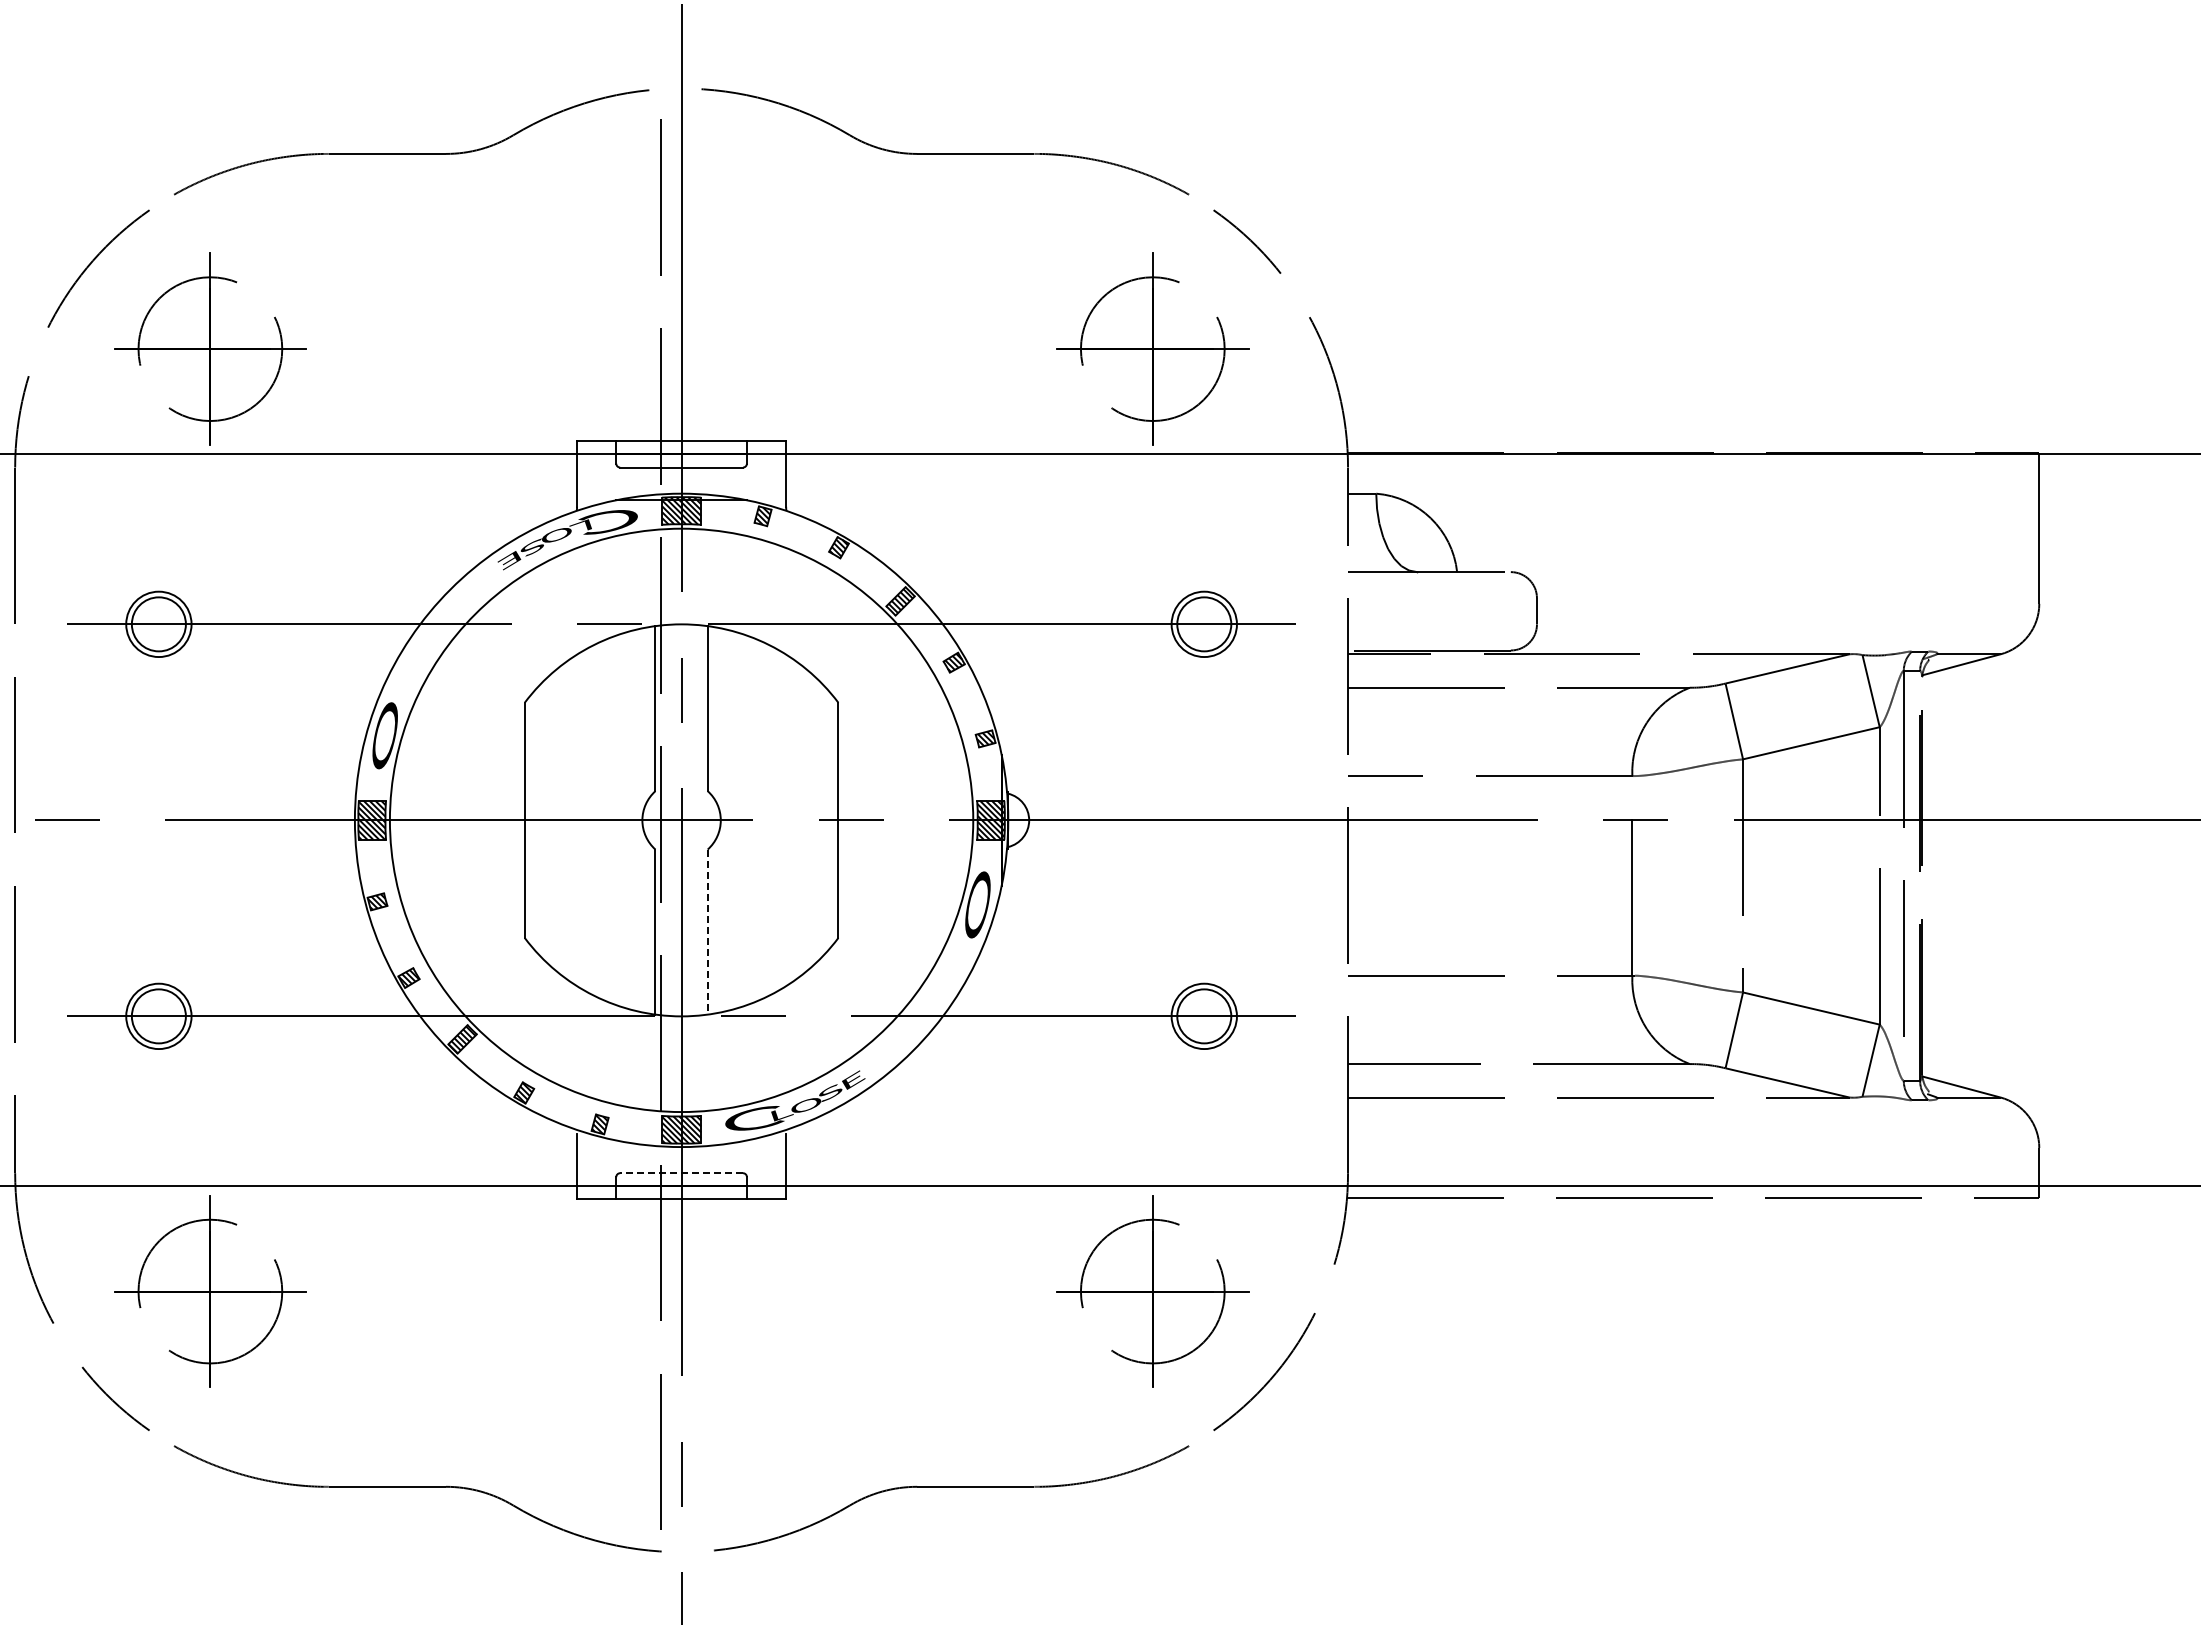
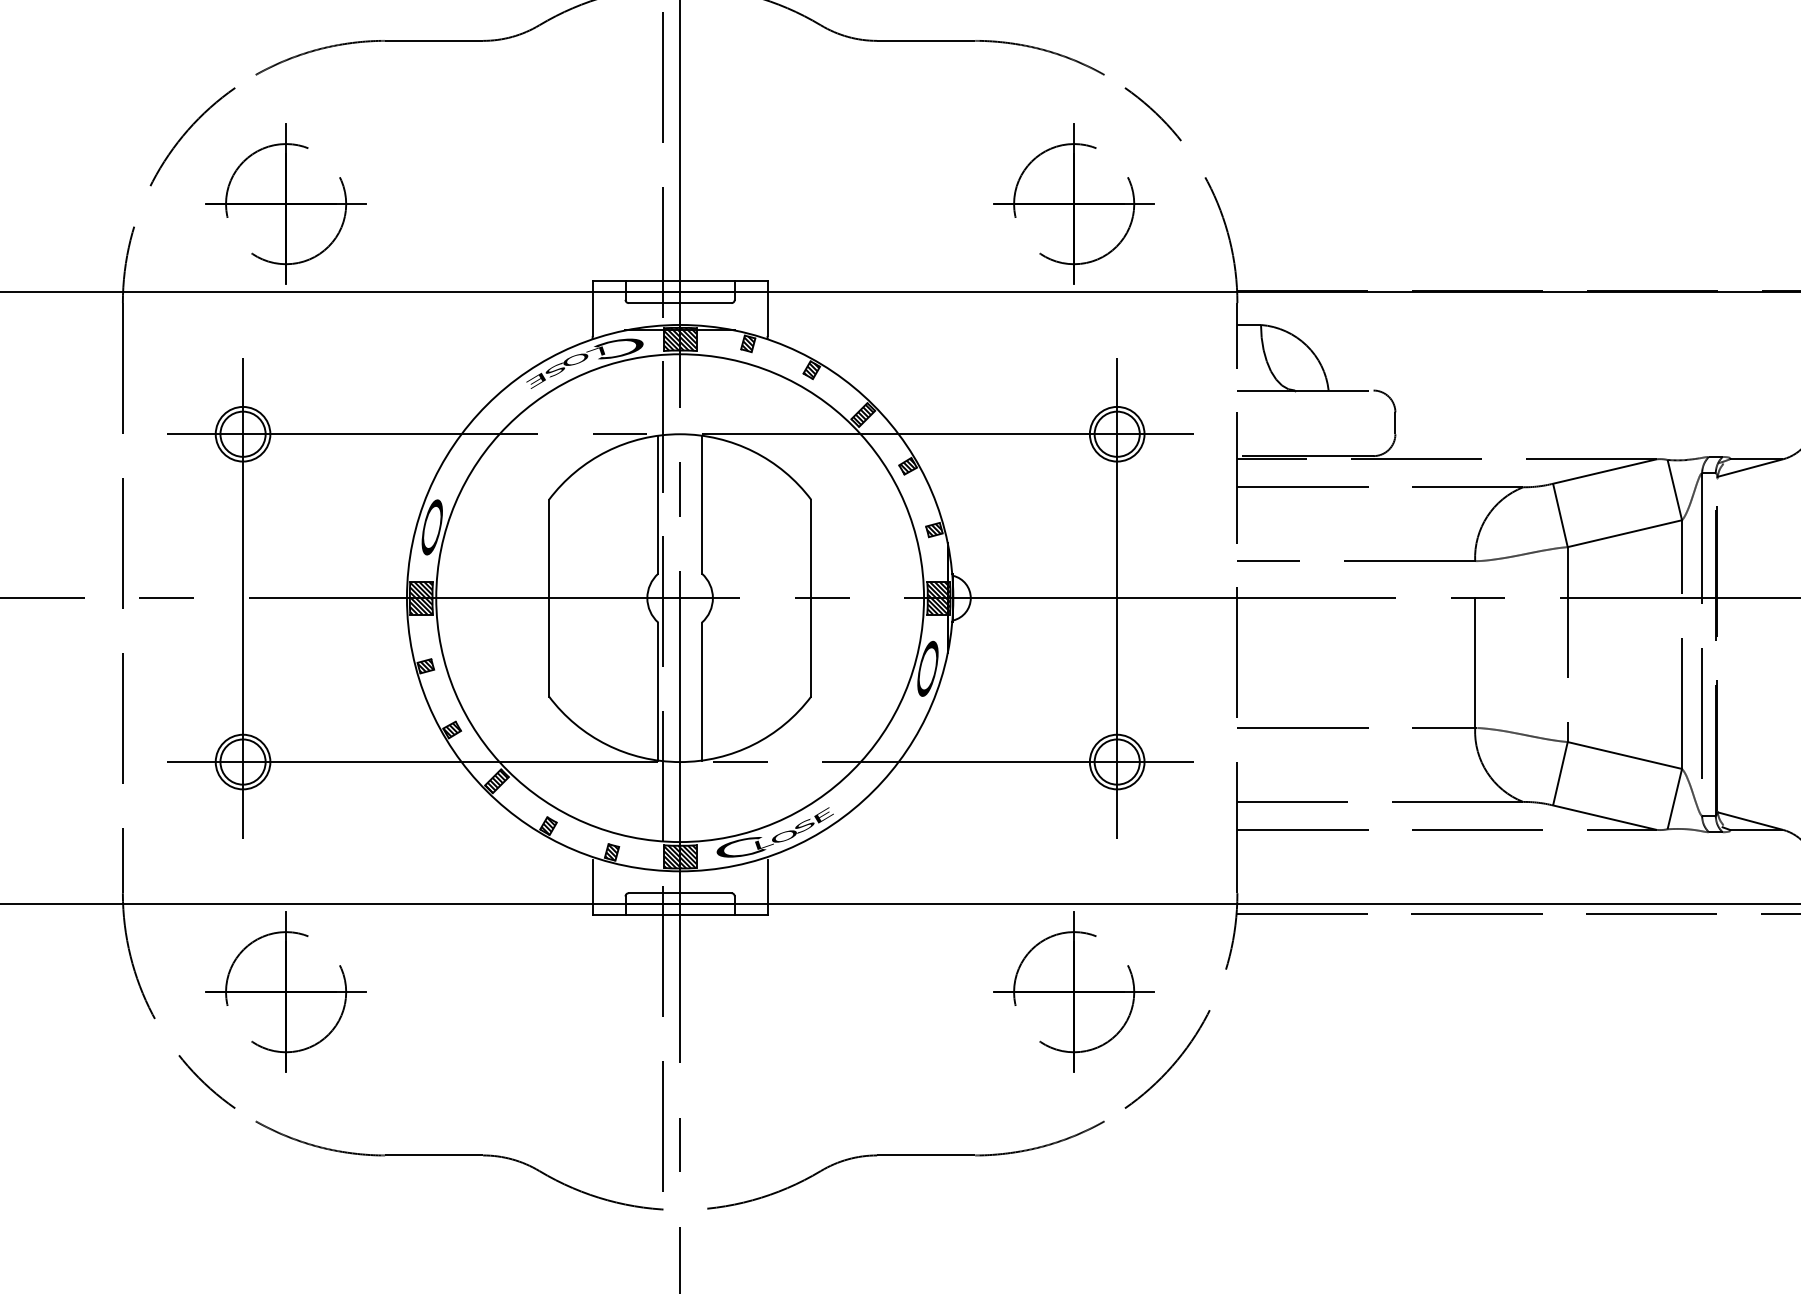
line: (158, 819) -> (242, 597), added
line: (1204, 819) -> (1117, 597), added
line: (707, 932) -> (701, 691), dashed -> solid
line: (681, 1173) -> (680, 893), dashed -> solid

